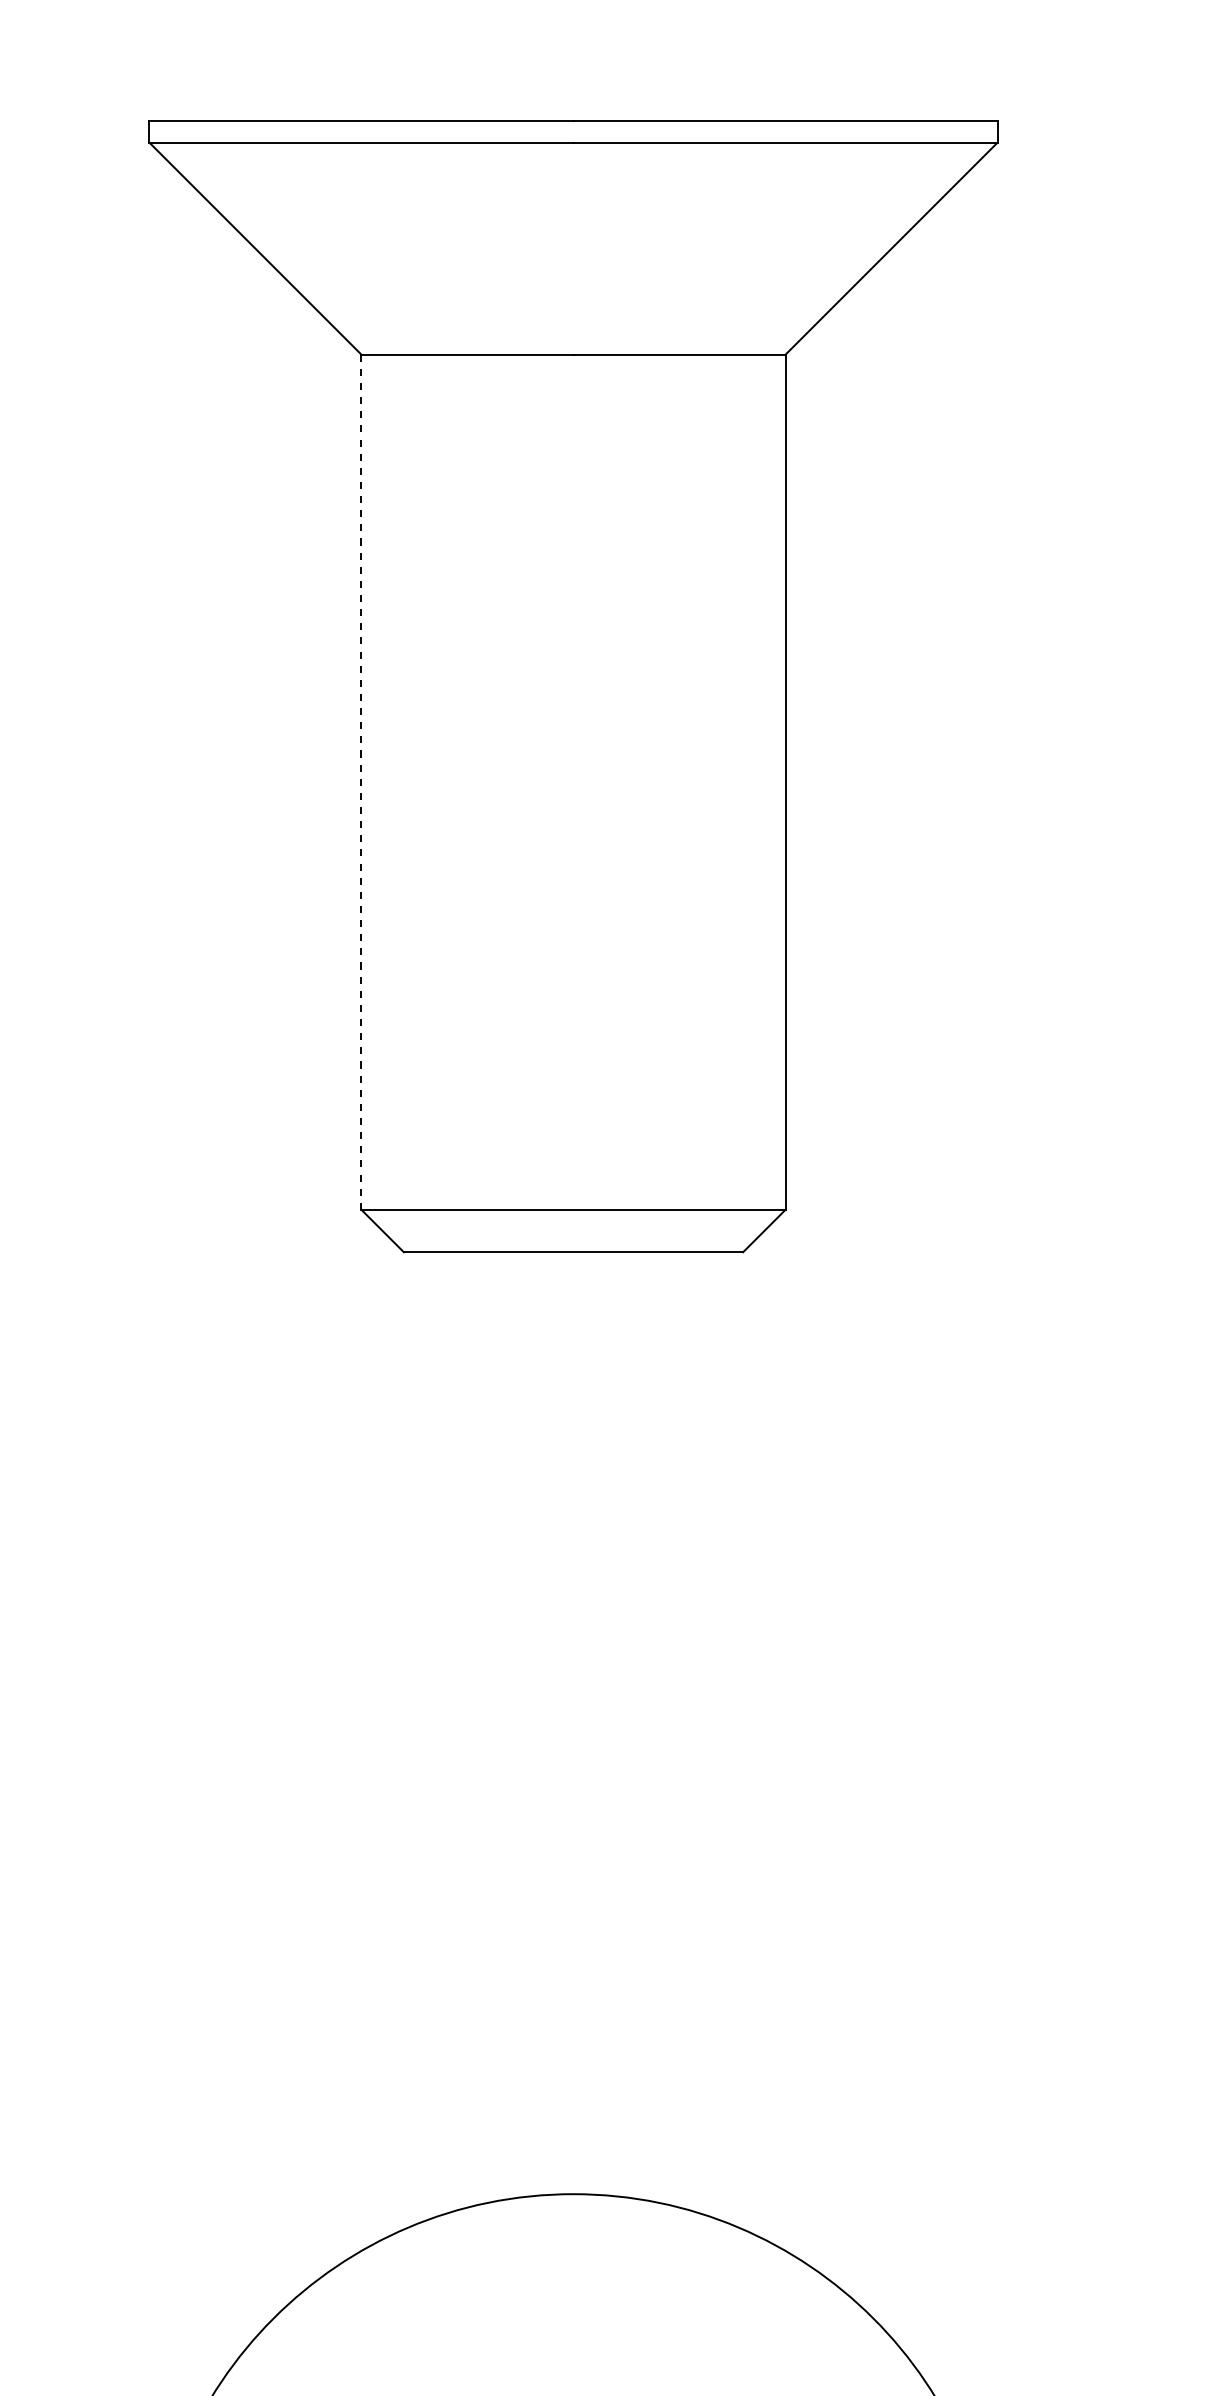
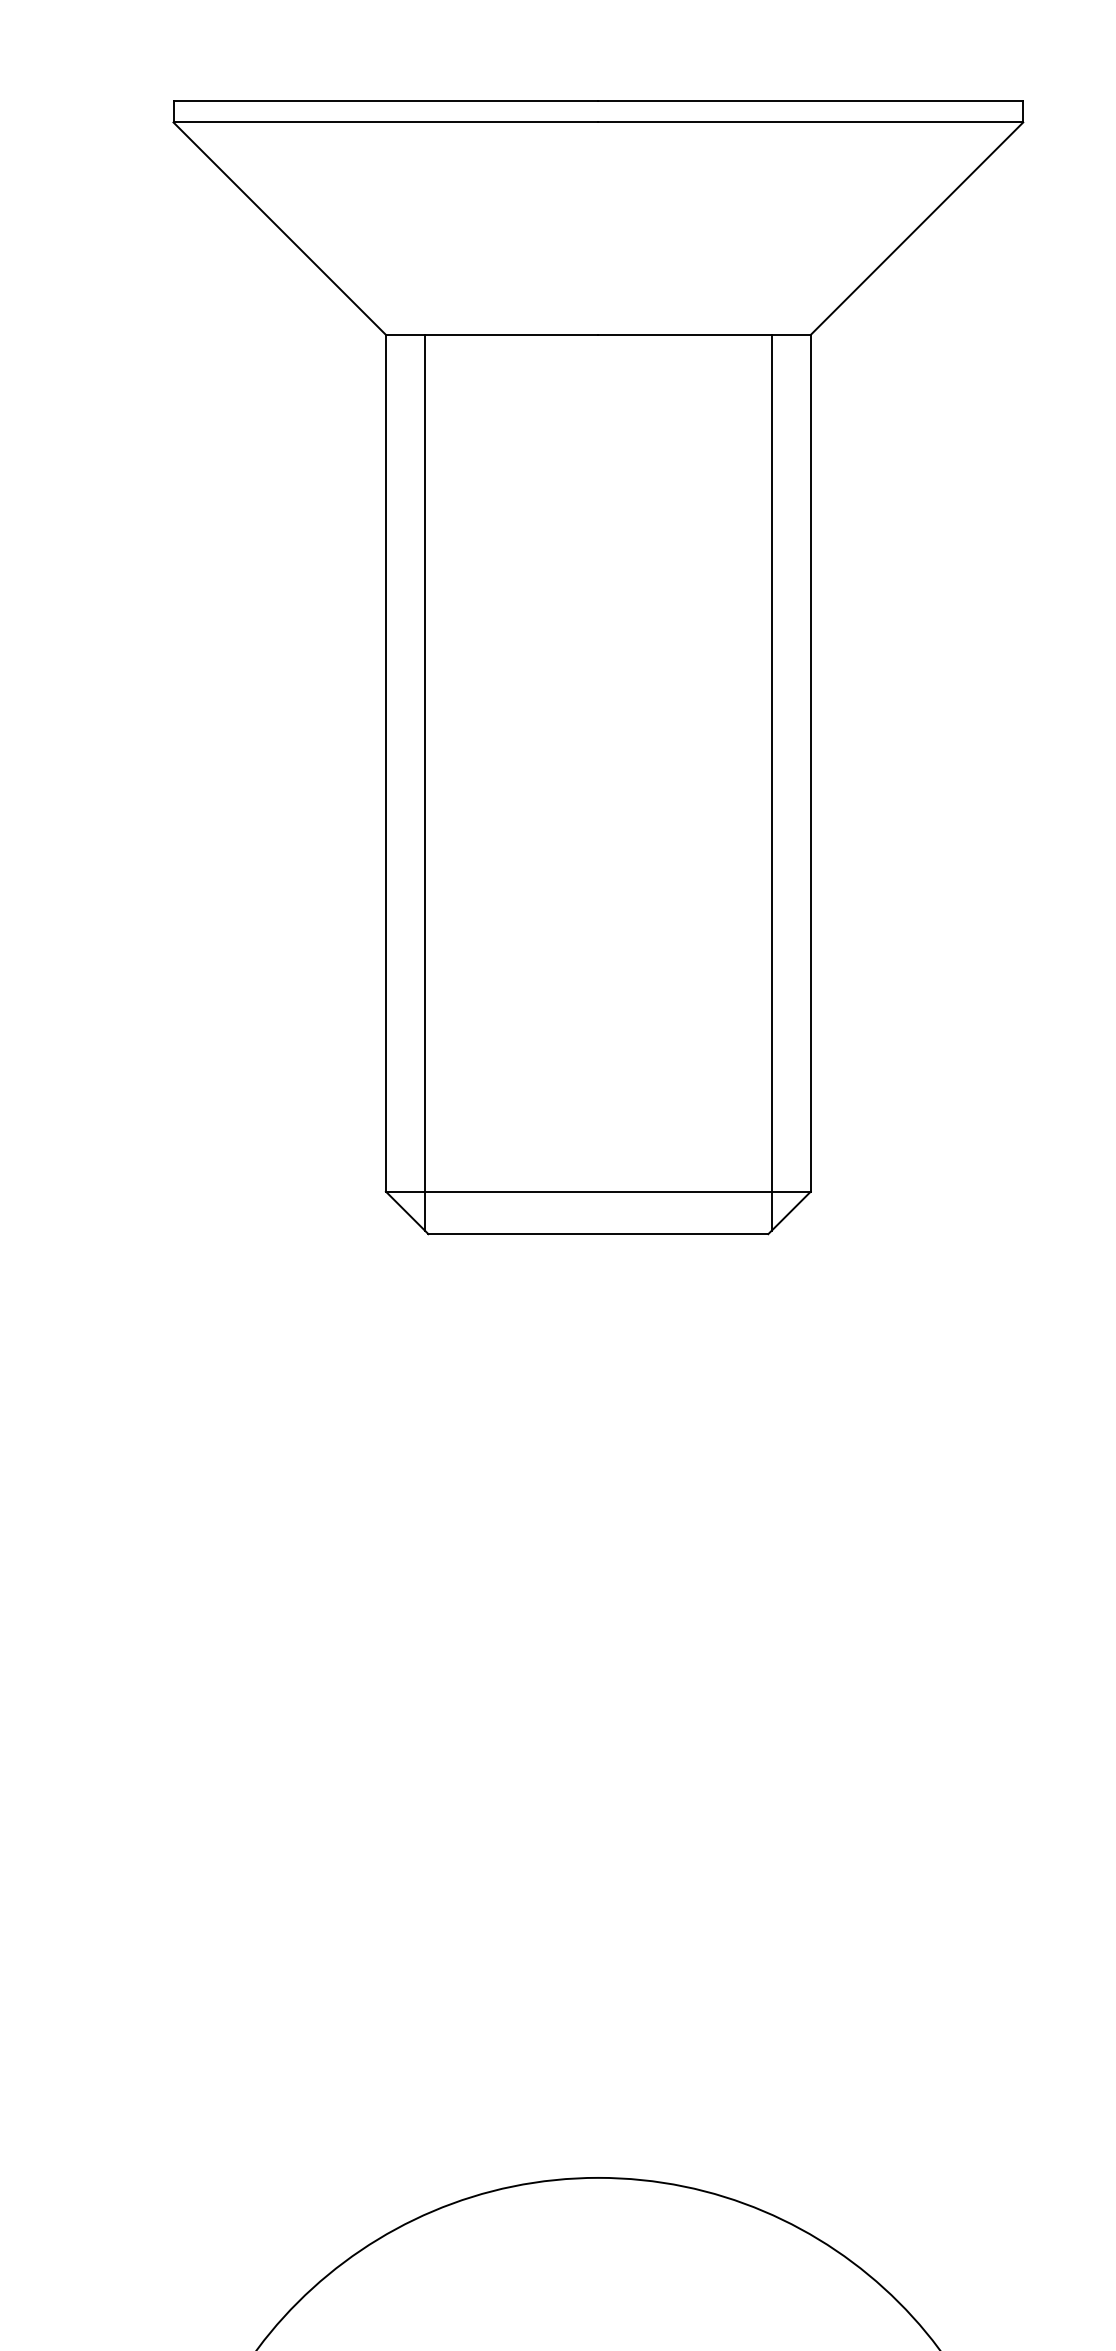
line: (361, 782) -> (385, 763), dashed -> solid
line: (400, 801) -> (425, 782), added
line: (746, 801) -> (771, 782), added

